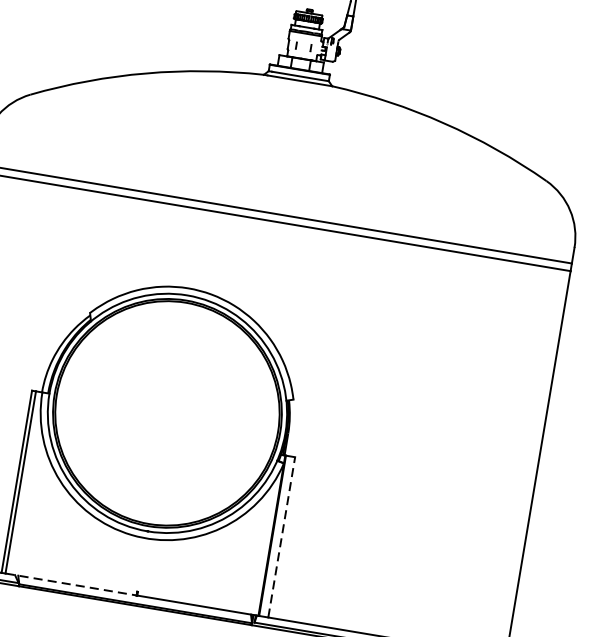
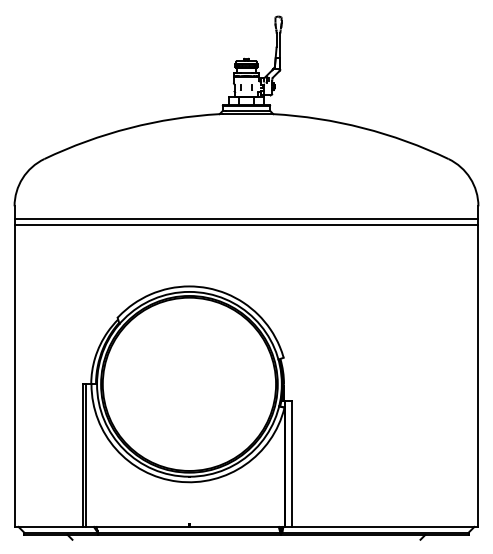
line: (281, 537) -> (292, 464), dashed -> solid
line: (72, 584) -> (138, 526), dashed -> solid

